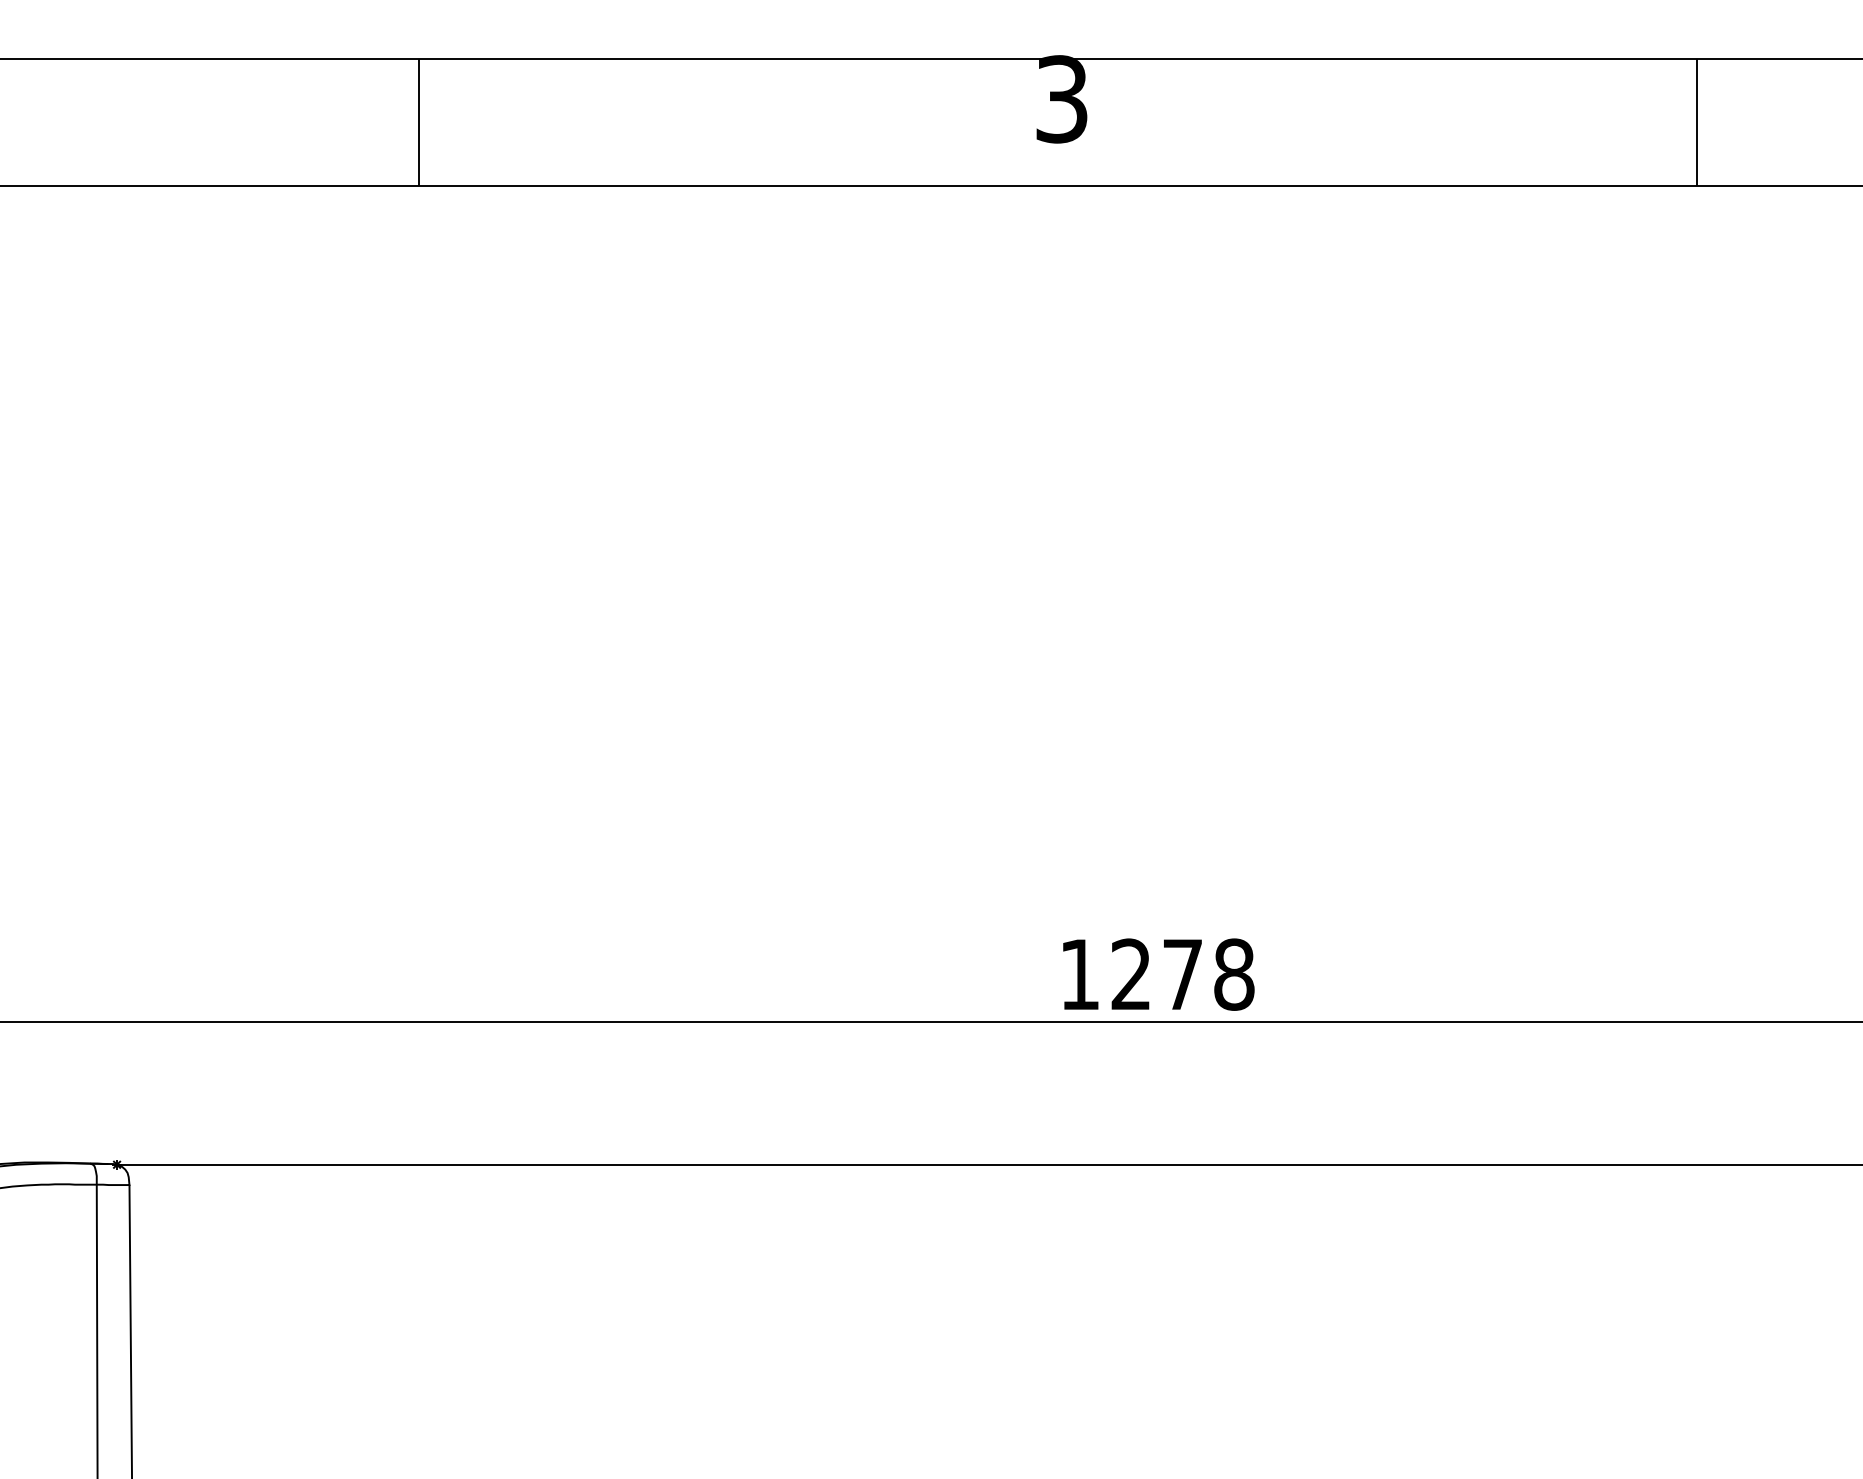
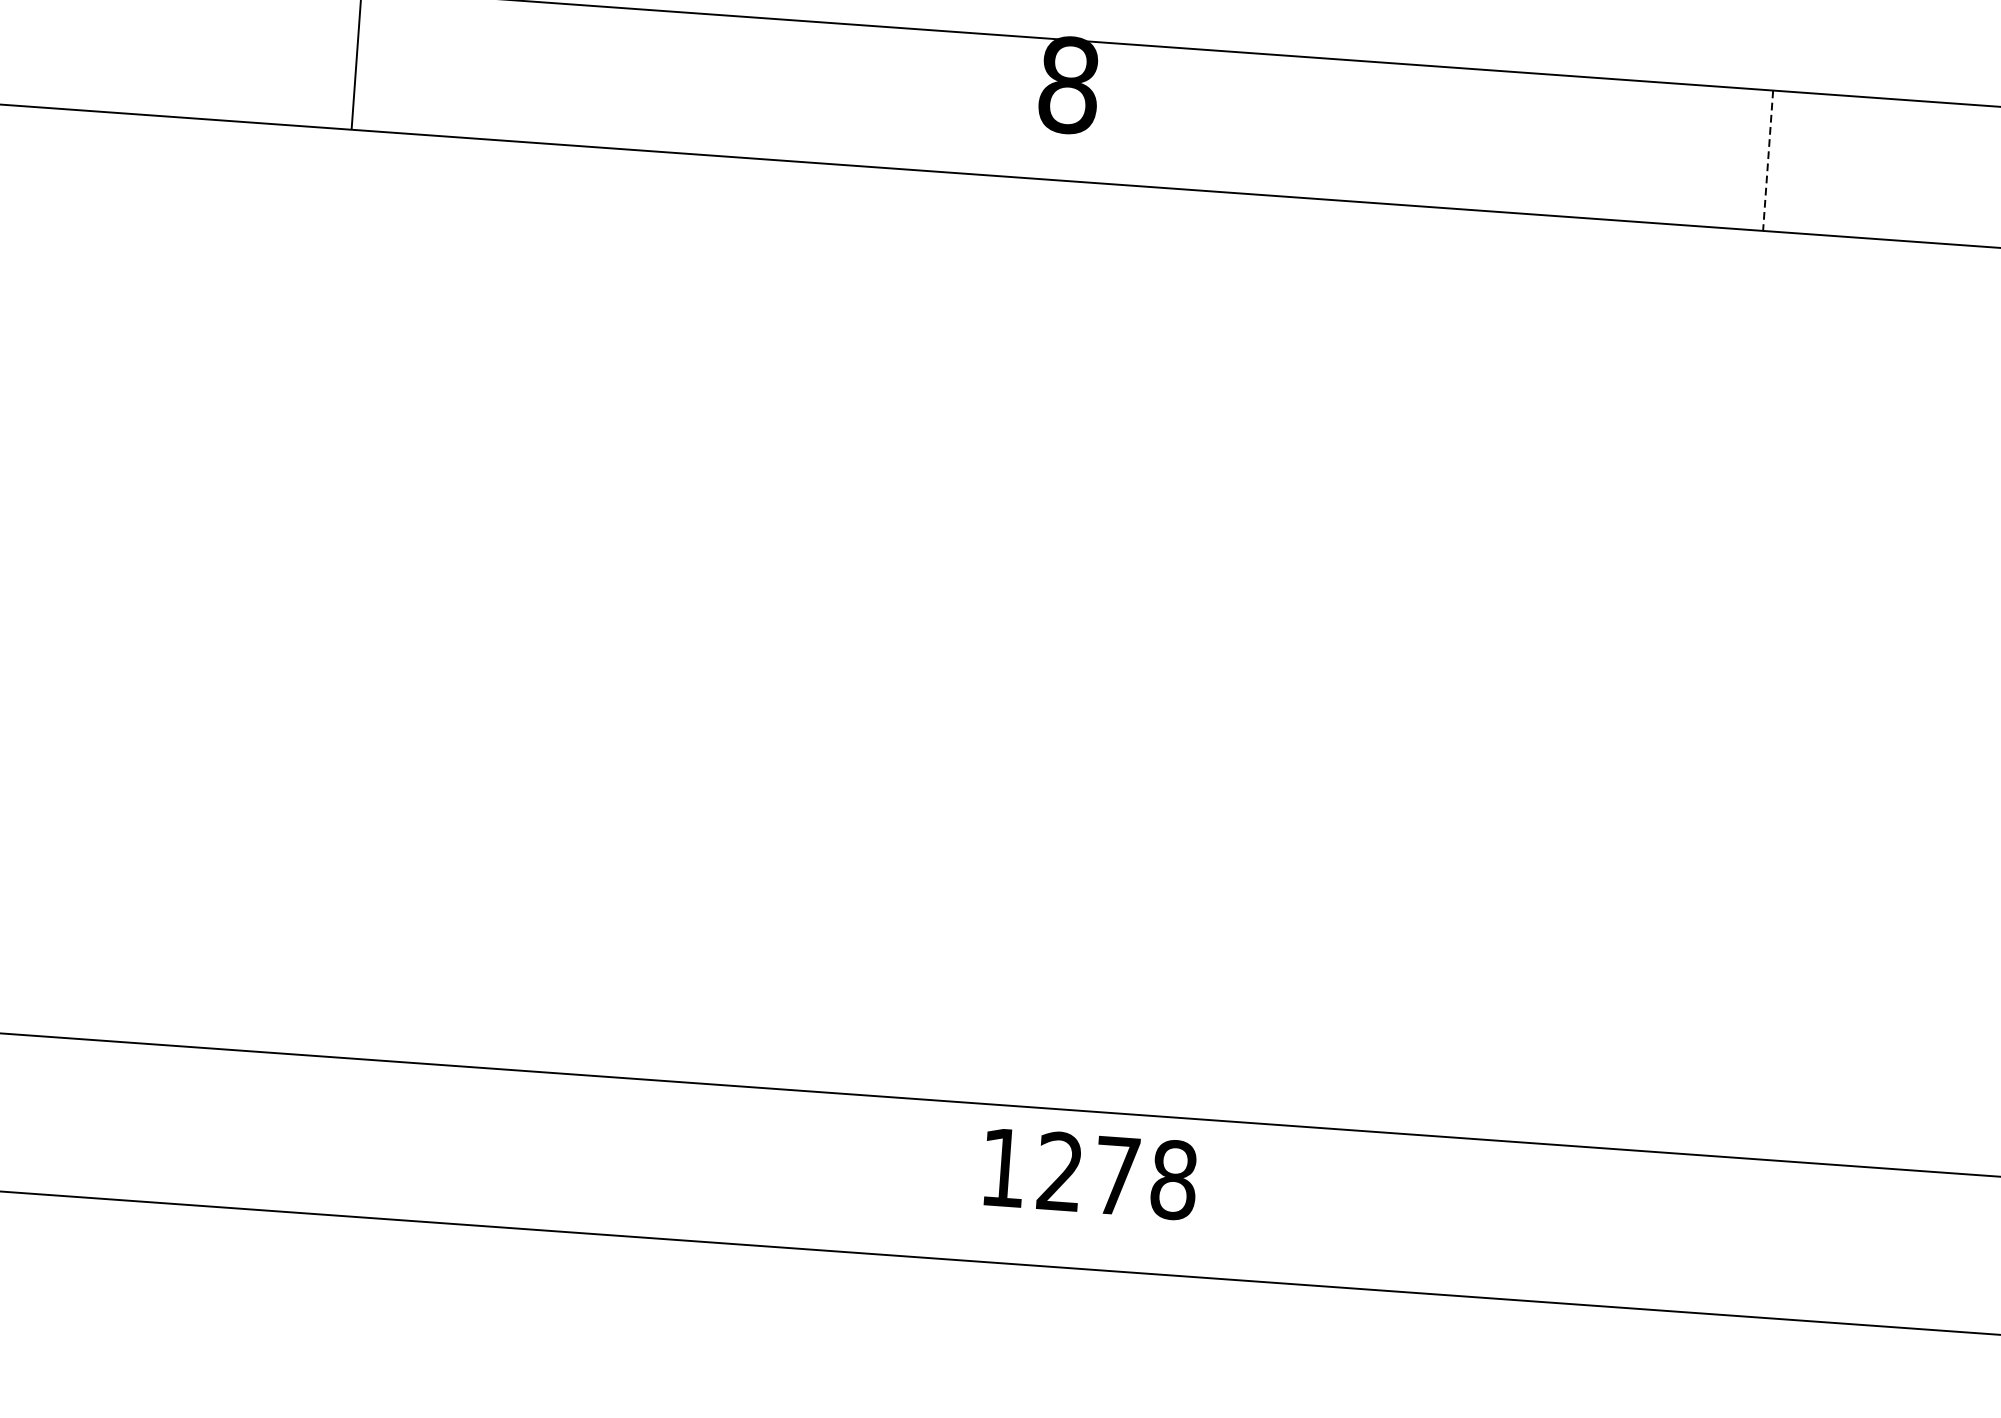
text: (1061, 99) -> (1068, 85), 3 -> 8
line: (1696, 122) -> (1767, 161), solid -> dashed
text: (1158, 974) -> (1090, 1173), moved

